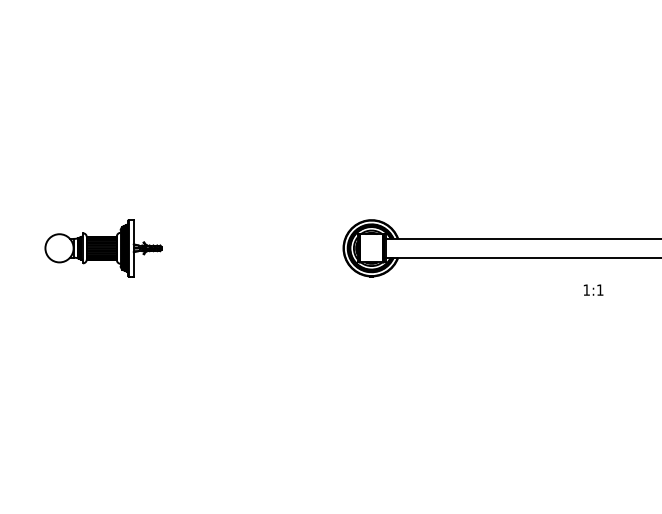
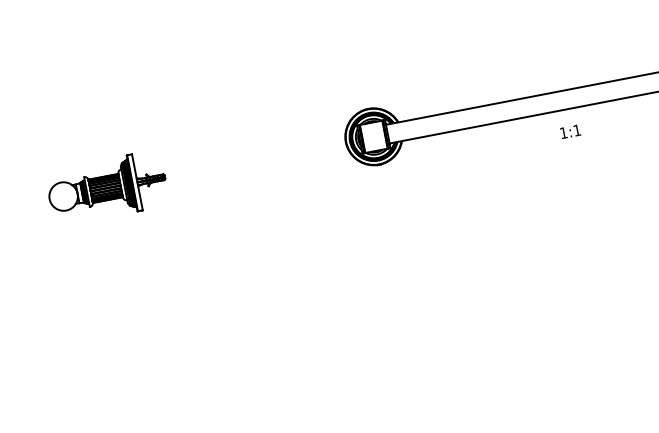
text: (593, 289) -> (570, 131), moved

